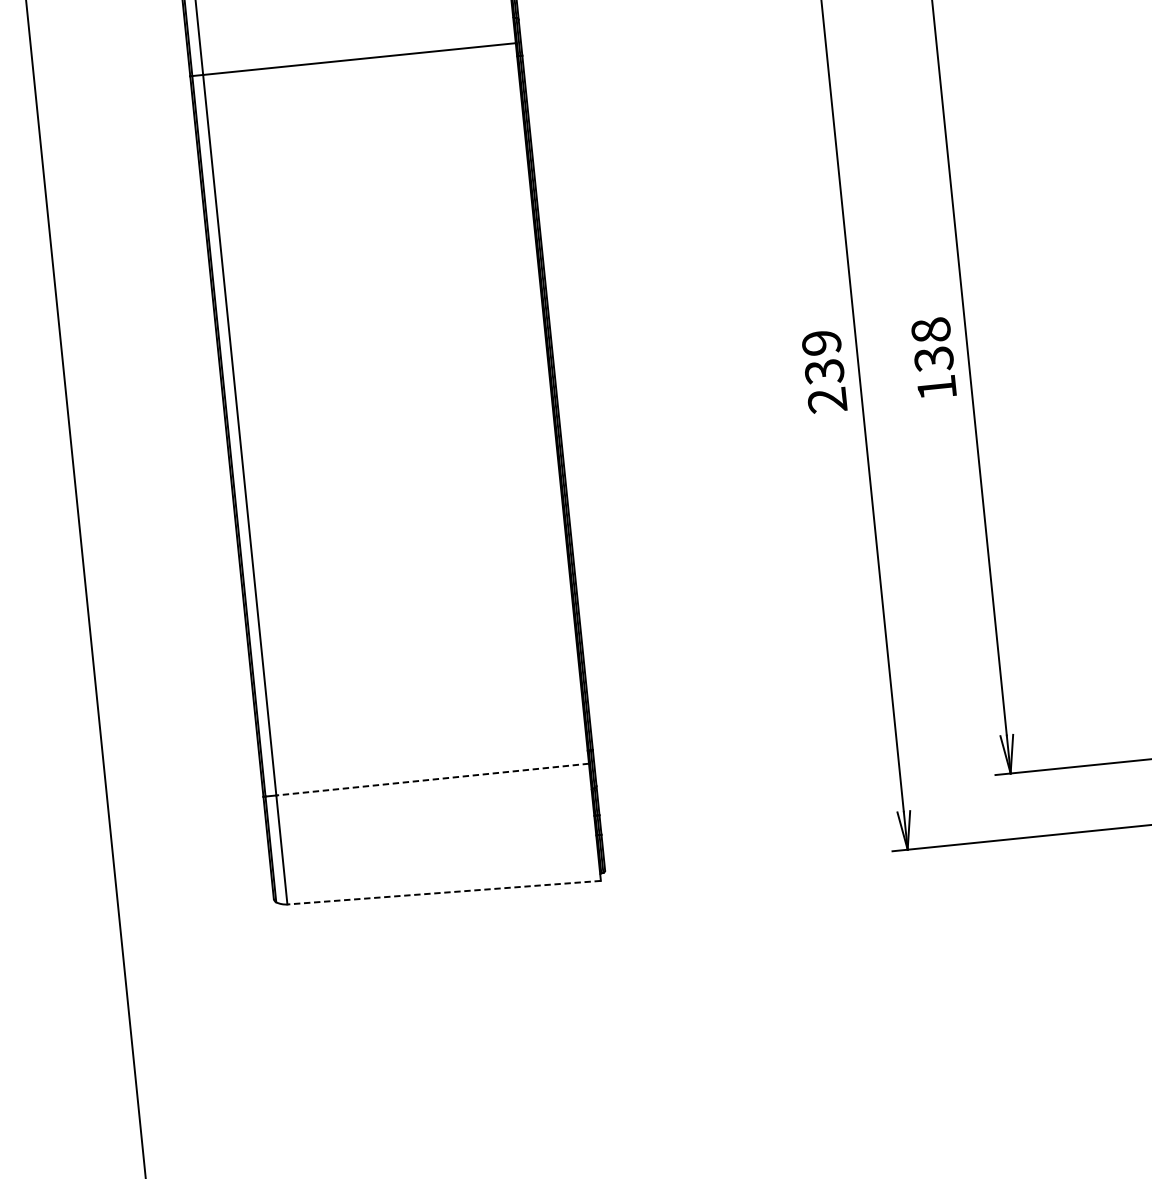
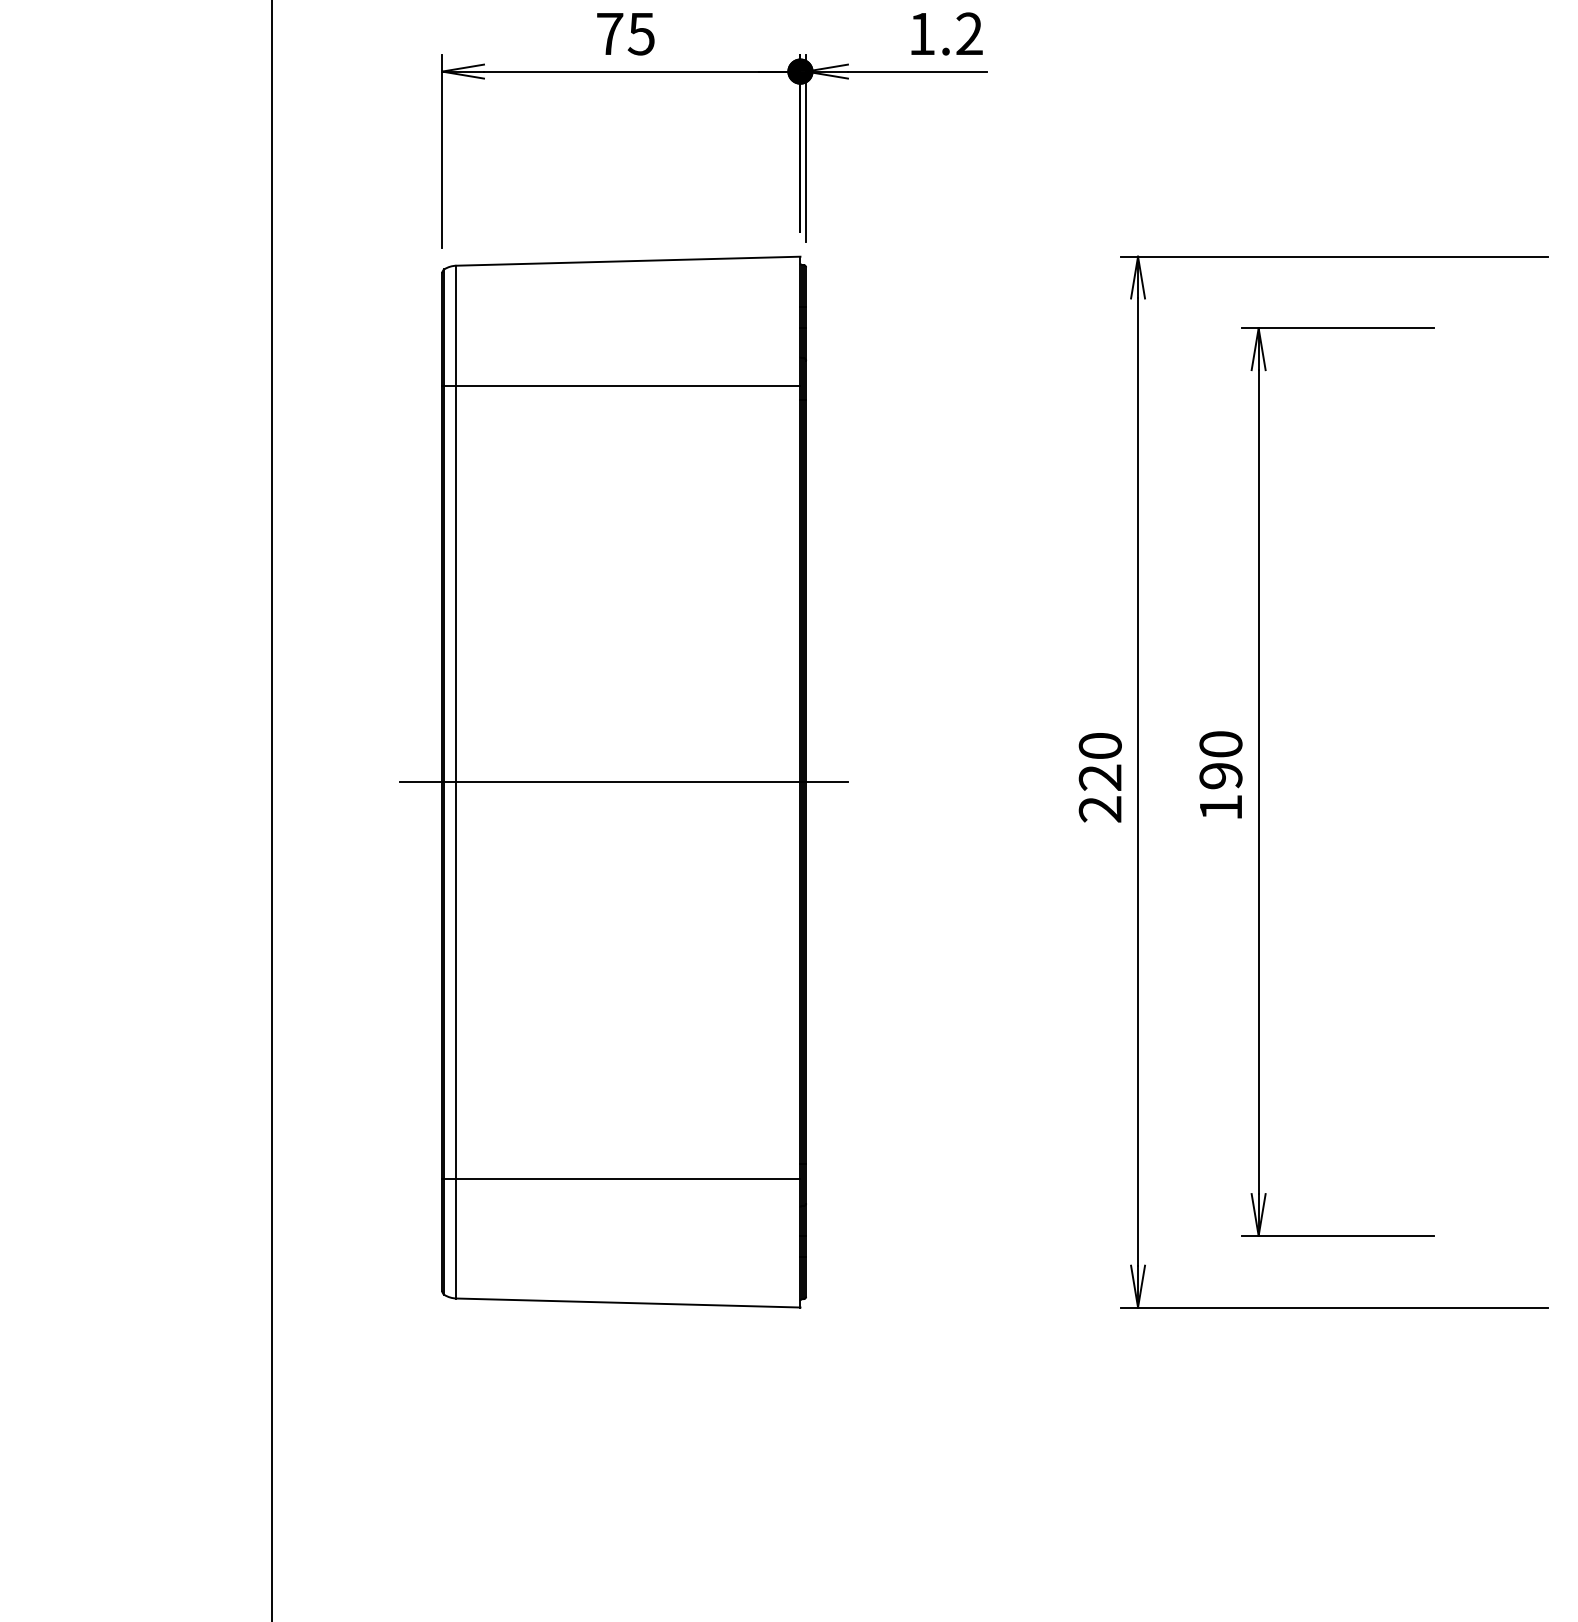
text: (932, 345) -> (1220, 760), 138 -> 190
text: (822, 358) -> (1099, 762), 239 -> 220
line: (391, 420) -> (623, 782), added
line: (431, 779) -> (627, 1178), dashed -> solid
line: (443, 893) -> (627, 1303), dashed -> solid

